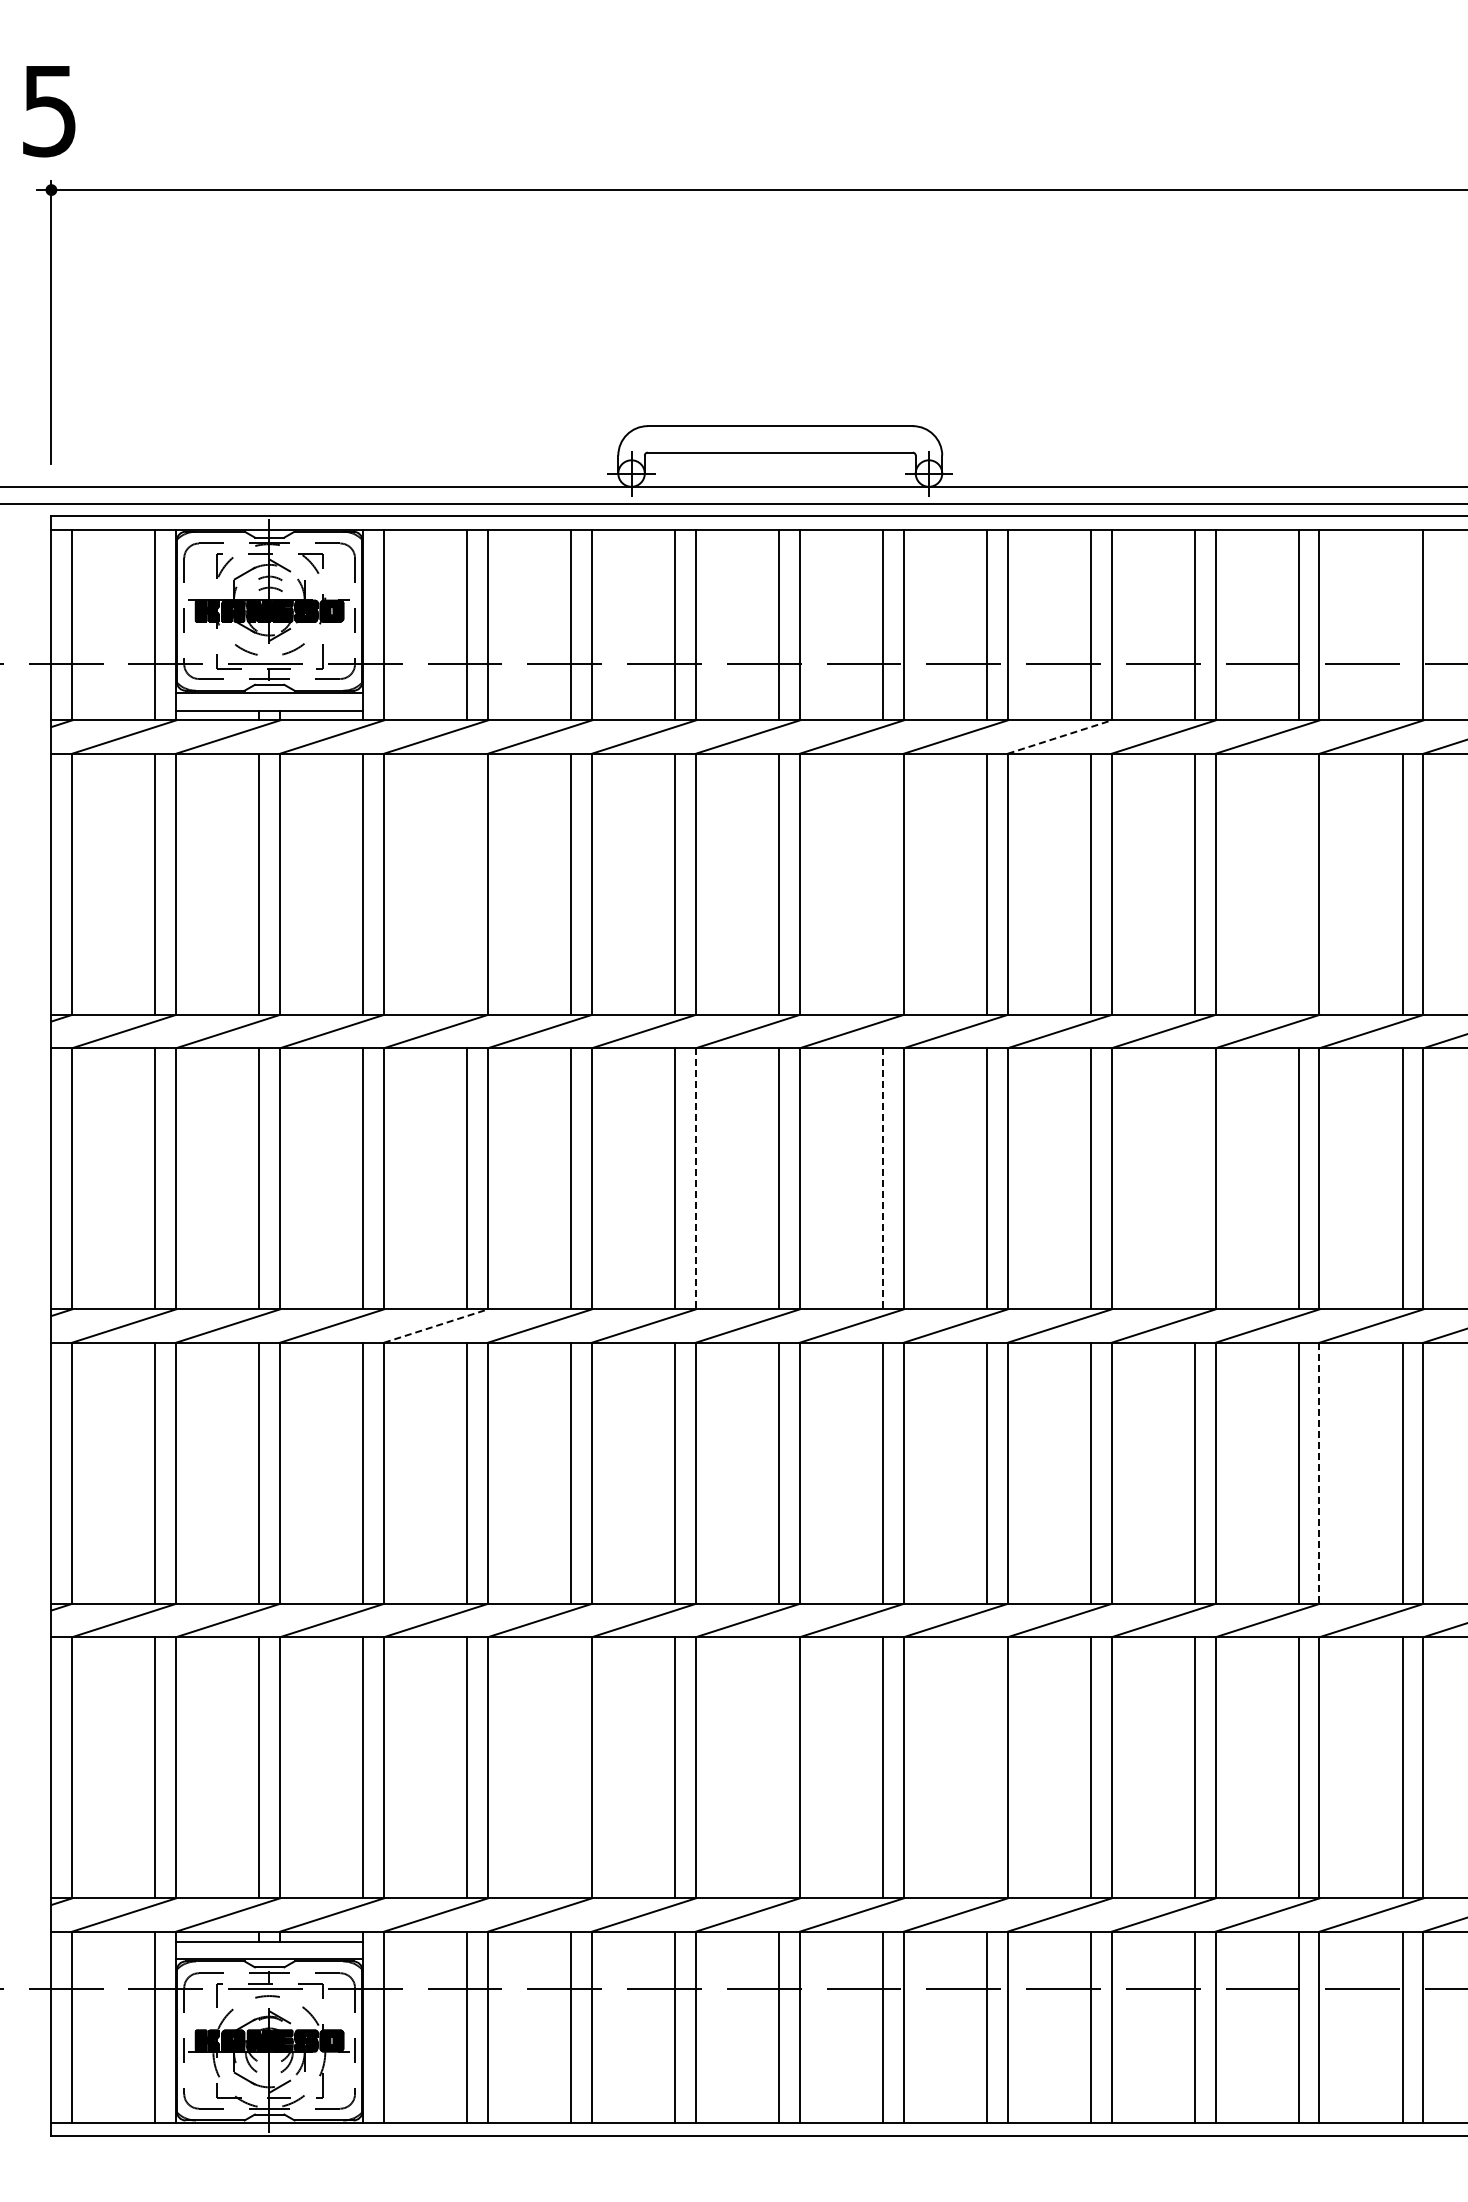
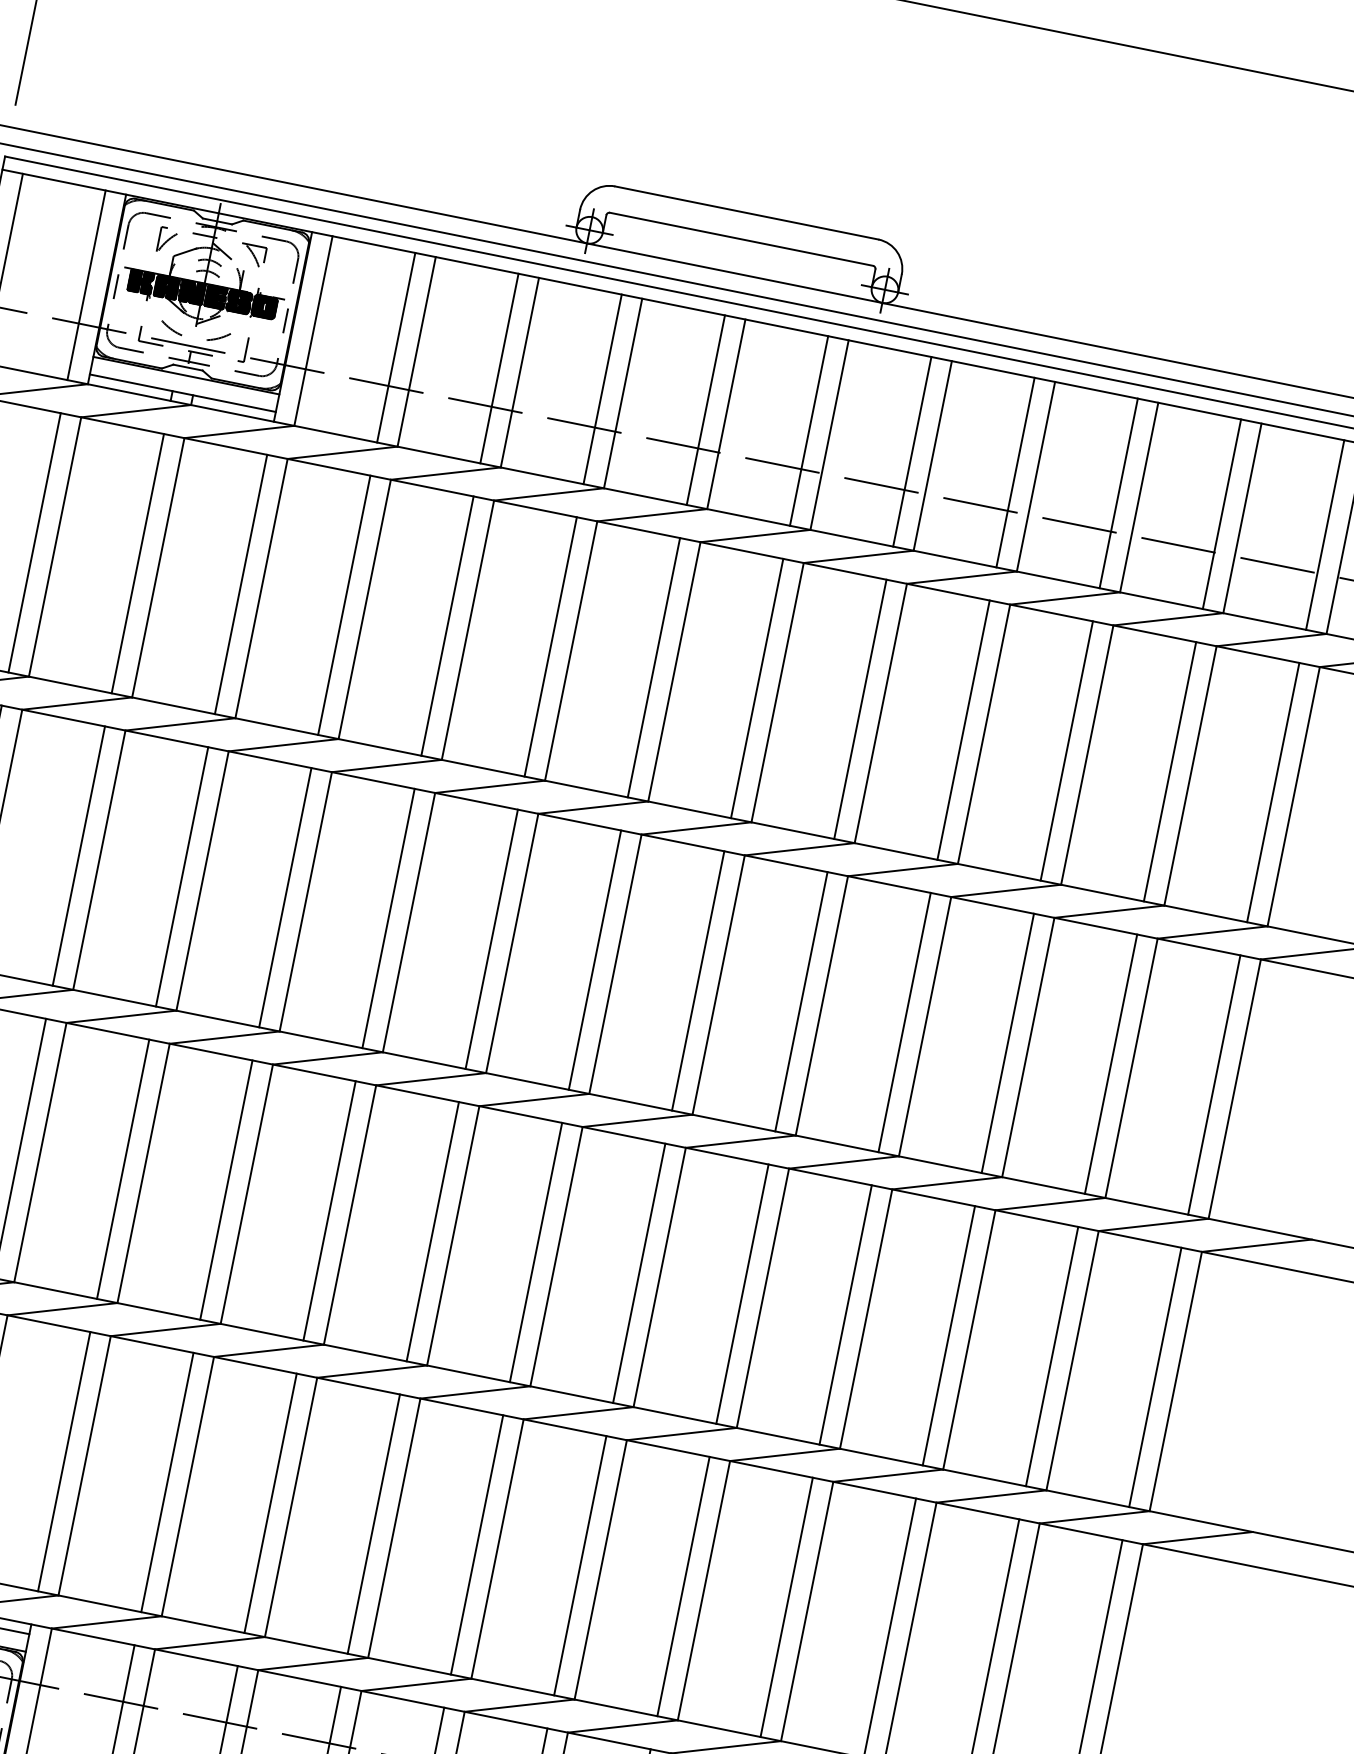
line: (1402, 624) -> (1324, 534), added
line: (1059, 737) -> (961, 578), dashed -> solid
line: (467, 883) -> (344, 604), added
line: (883, 883) -> (757, 687), added
line: (1298, 883) -> (1169, 770), added
line: (695, 1178) -> (512, 943), dashed -> solid
line: (883, 1178) -> (698, 980), dashed -> solid
line: (1194, 1178) -> (1007, 1042), added
line: (435, 1326) -> (224, 1037), dashed -> solid
line: (1319, 1473) -> (1072, 1360), dashed -> solid
line: (571, 1767) -> (270, 1503), added
line: (779, 1767) -> (477, 1544), added
line: (987, 1767) -> (684, 1586), added

